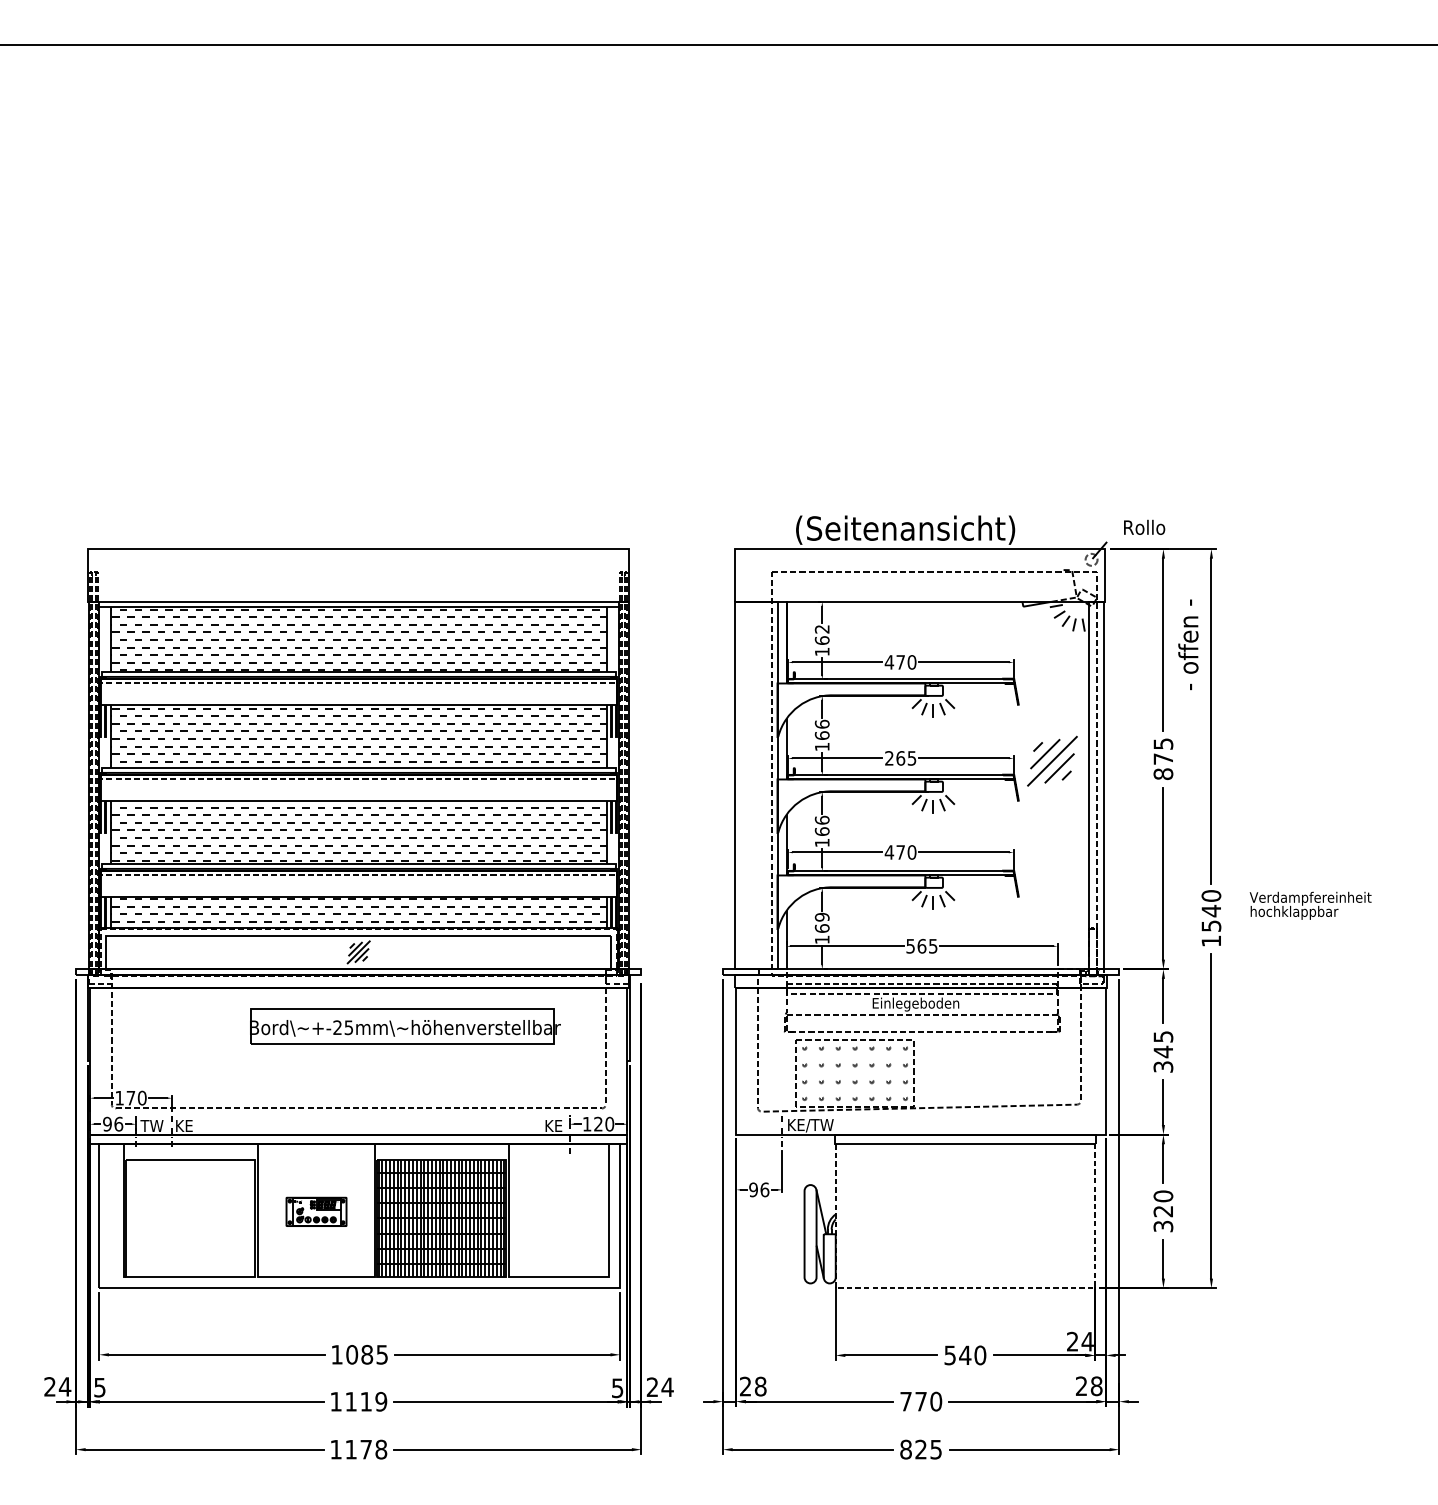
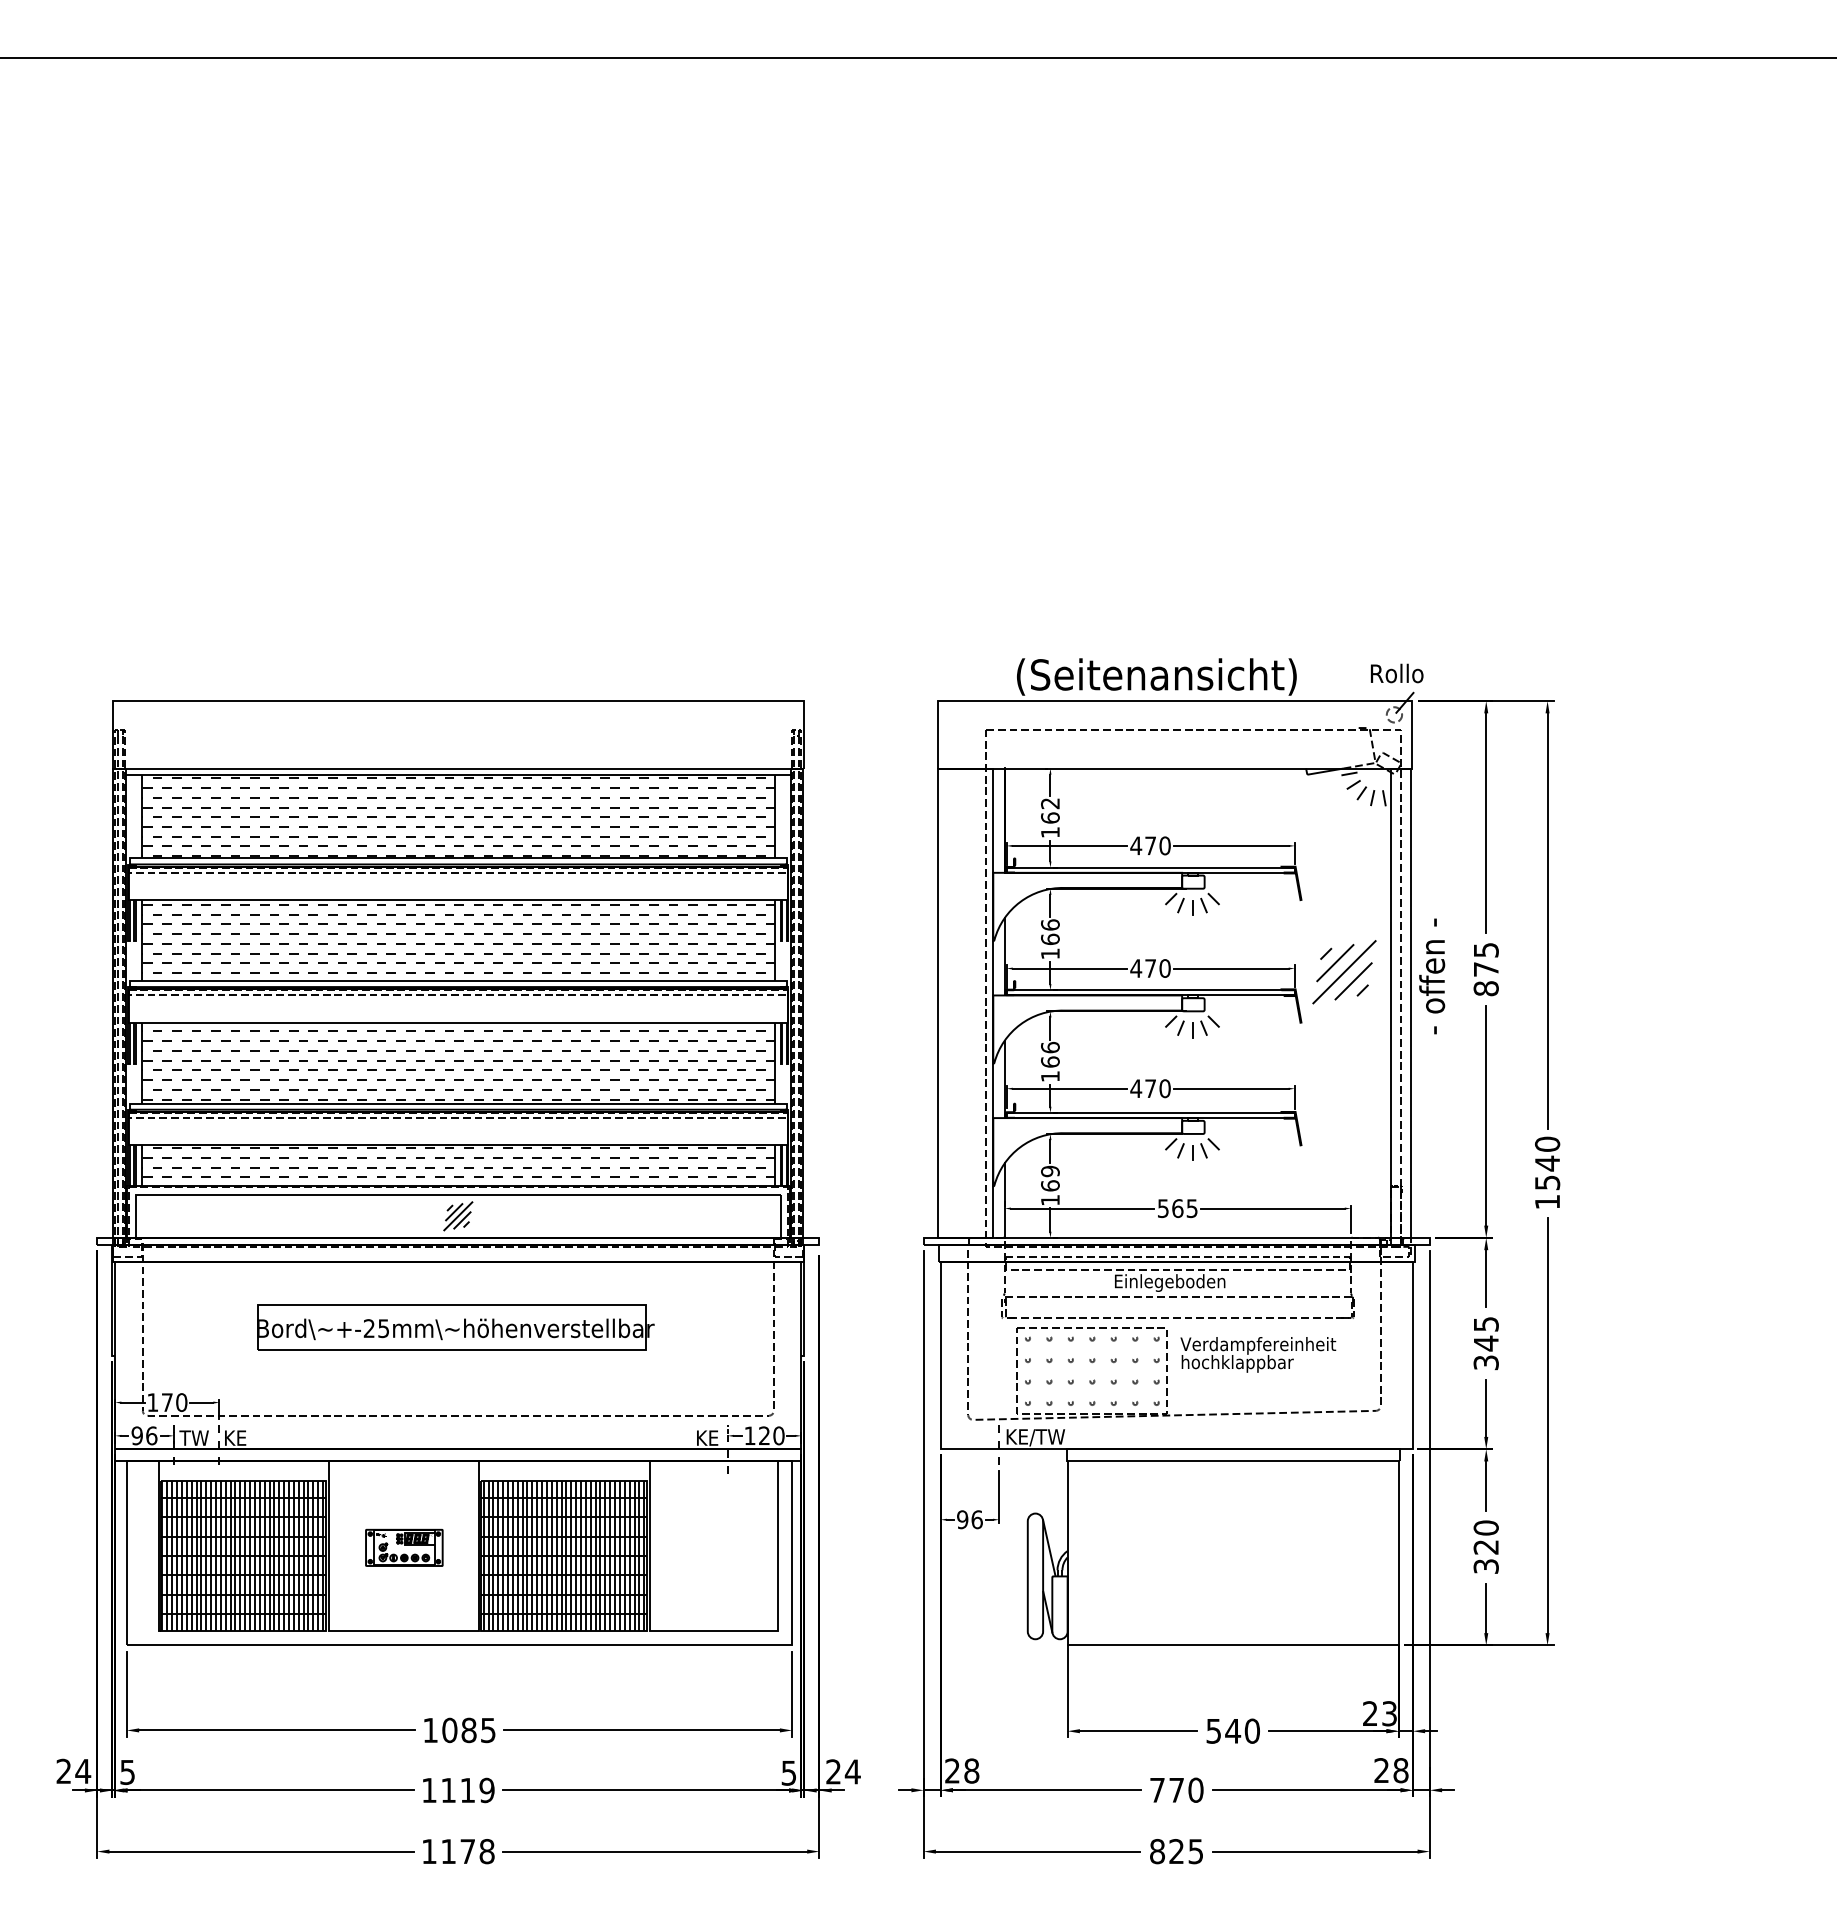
text: (1144, 527) -> (1397, 673), moved
text: (1188, 644) -> (1432, 976), moved
text: (900, 758) -> (1150, 968), 265 -> 470
text: (1310, 905) -> (1258, 1354), moved
part: (405, 1026) -> (455, 1327), moved
hatch: (190, 1218) -> (243, 1556), added
line: (965, 1288) -> (1233, 1645), dashed -> solid
text: (1087, 1341) -> (1389, 1713), 24 -> 23

